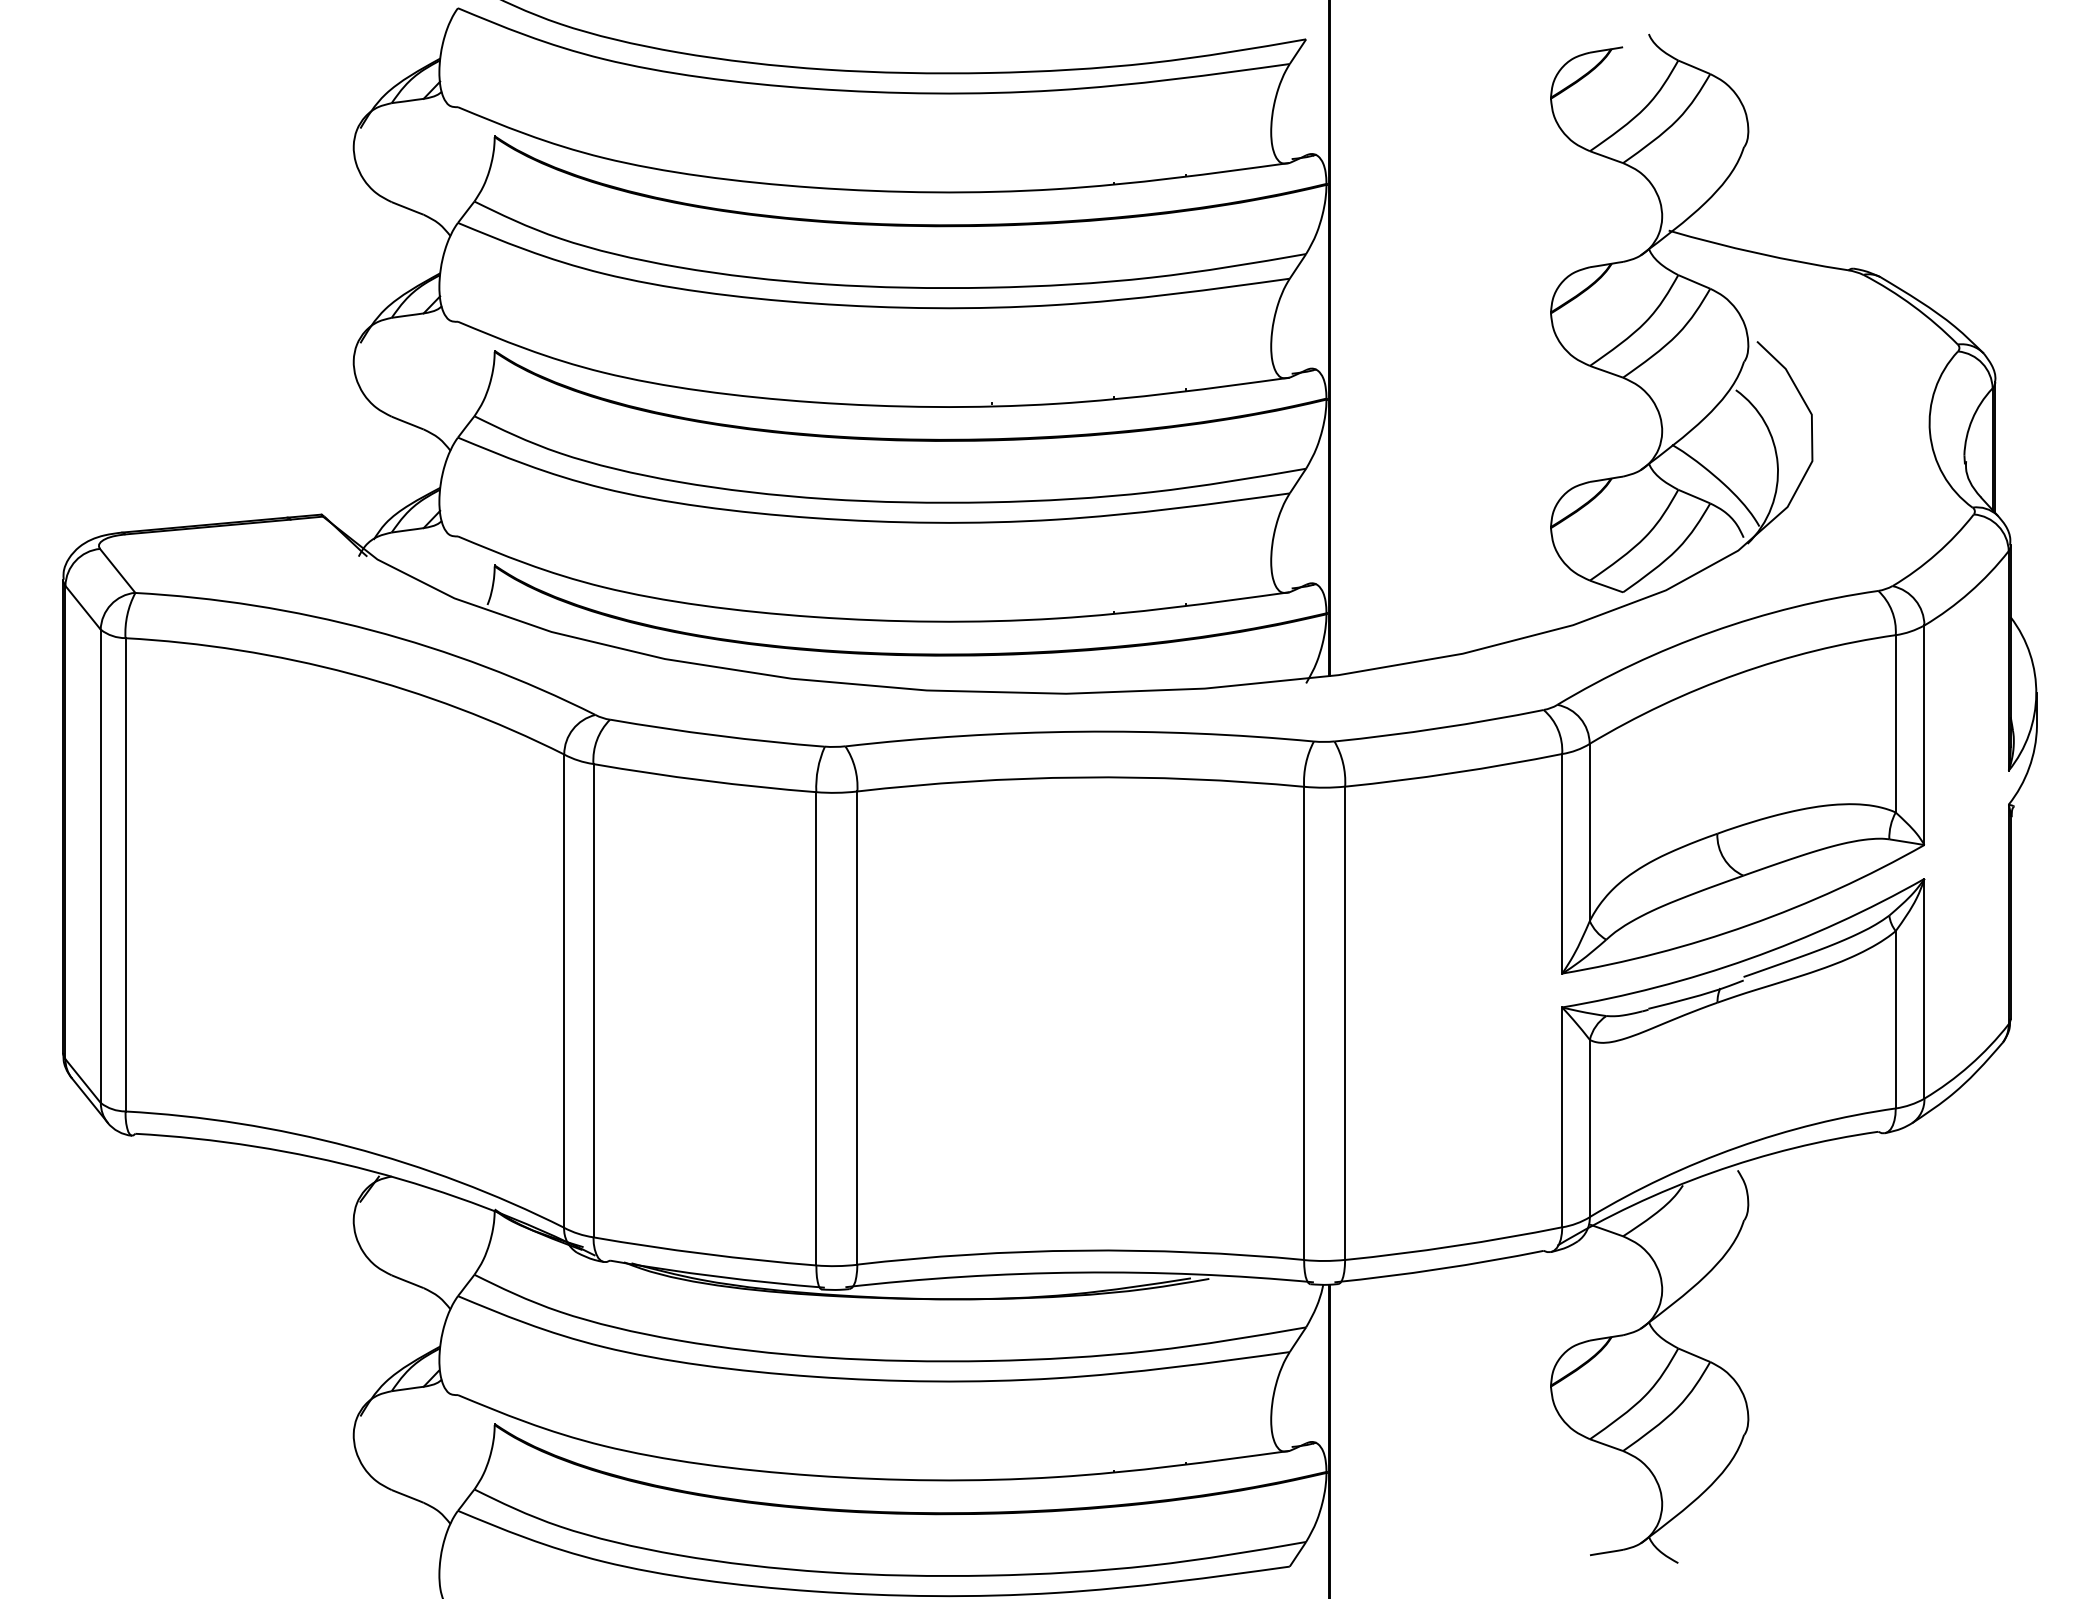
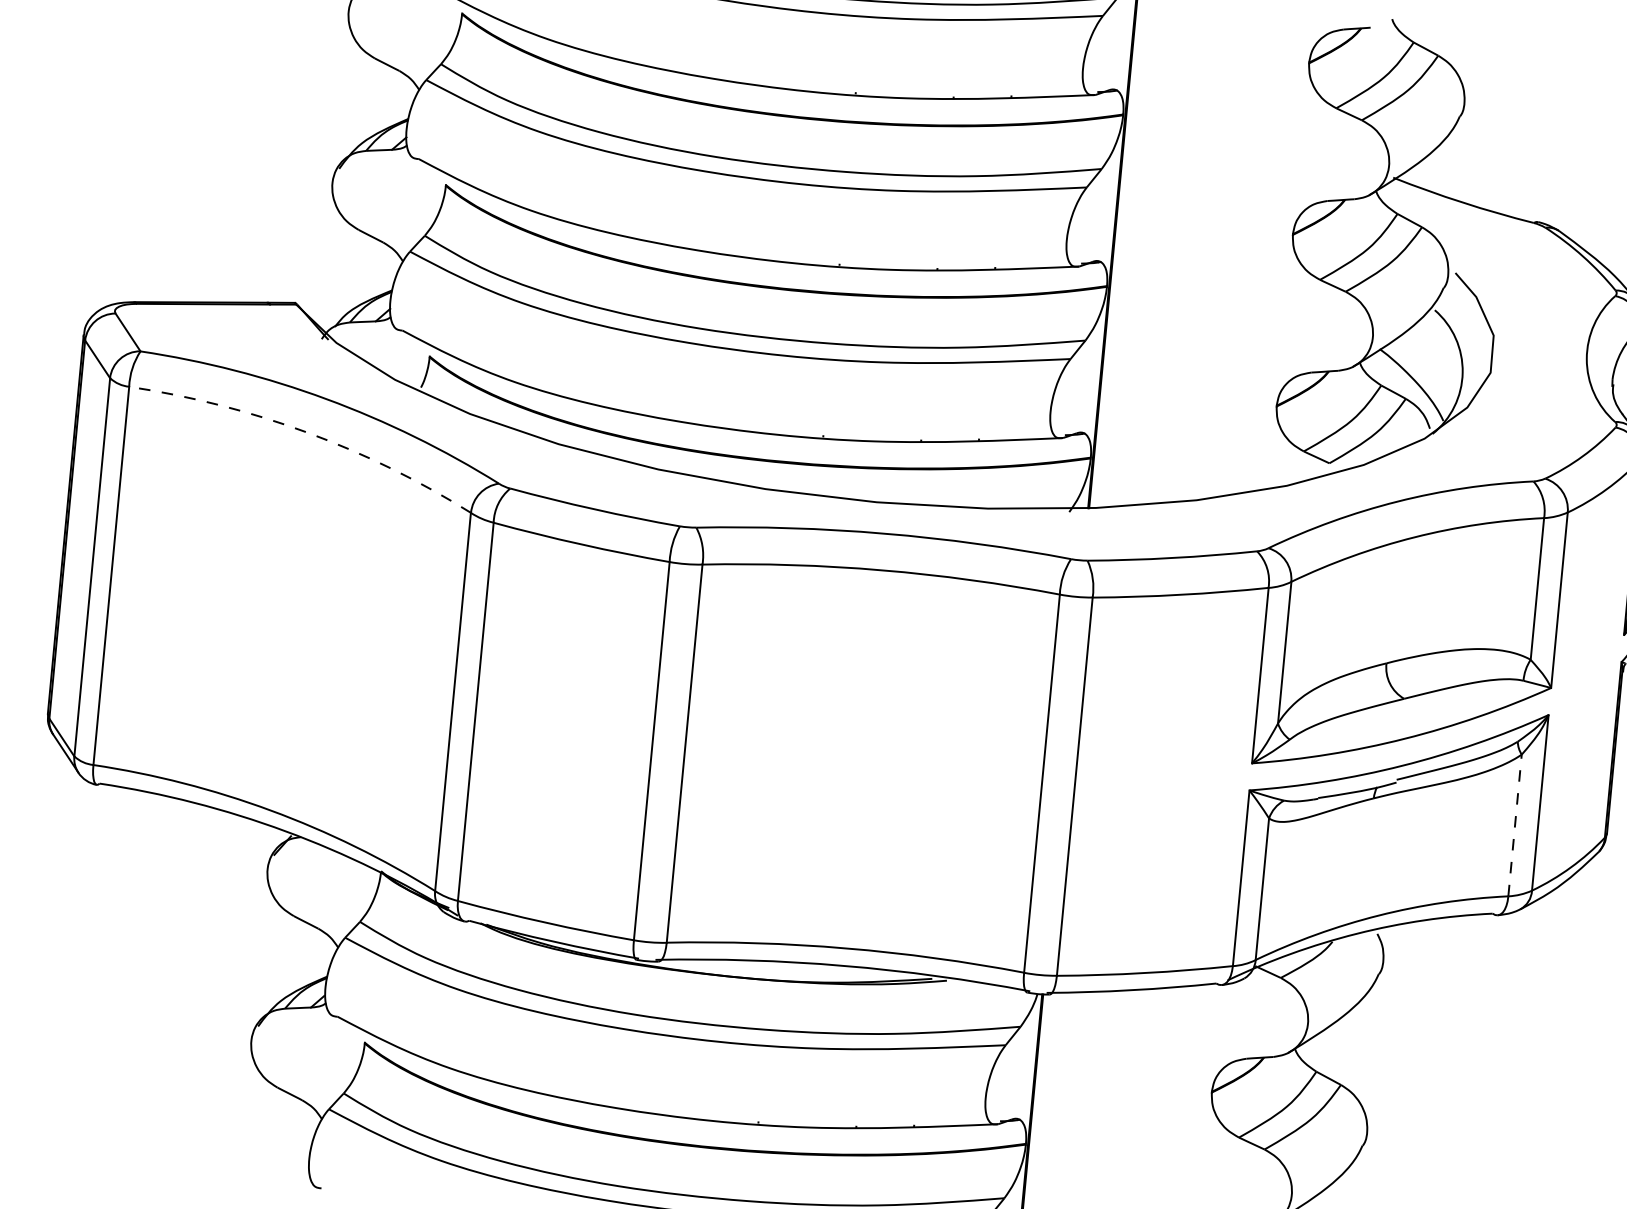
arc: (350, 673) -> (306, 432), solid -> dashed
line: (1895, 1019) -> (1514, 825), solid -> dashed

